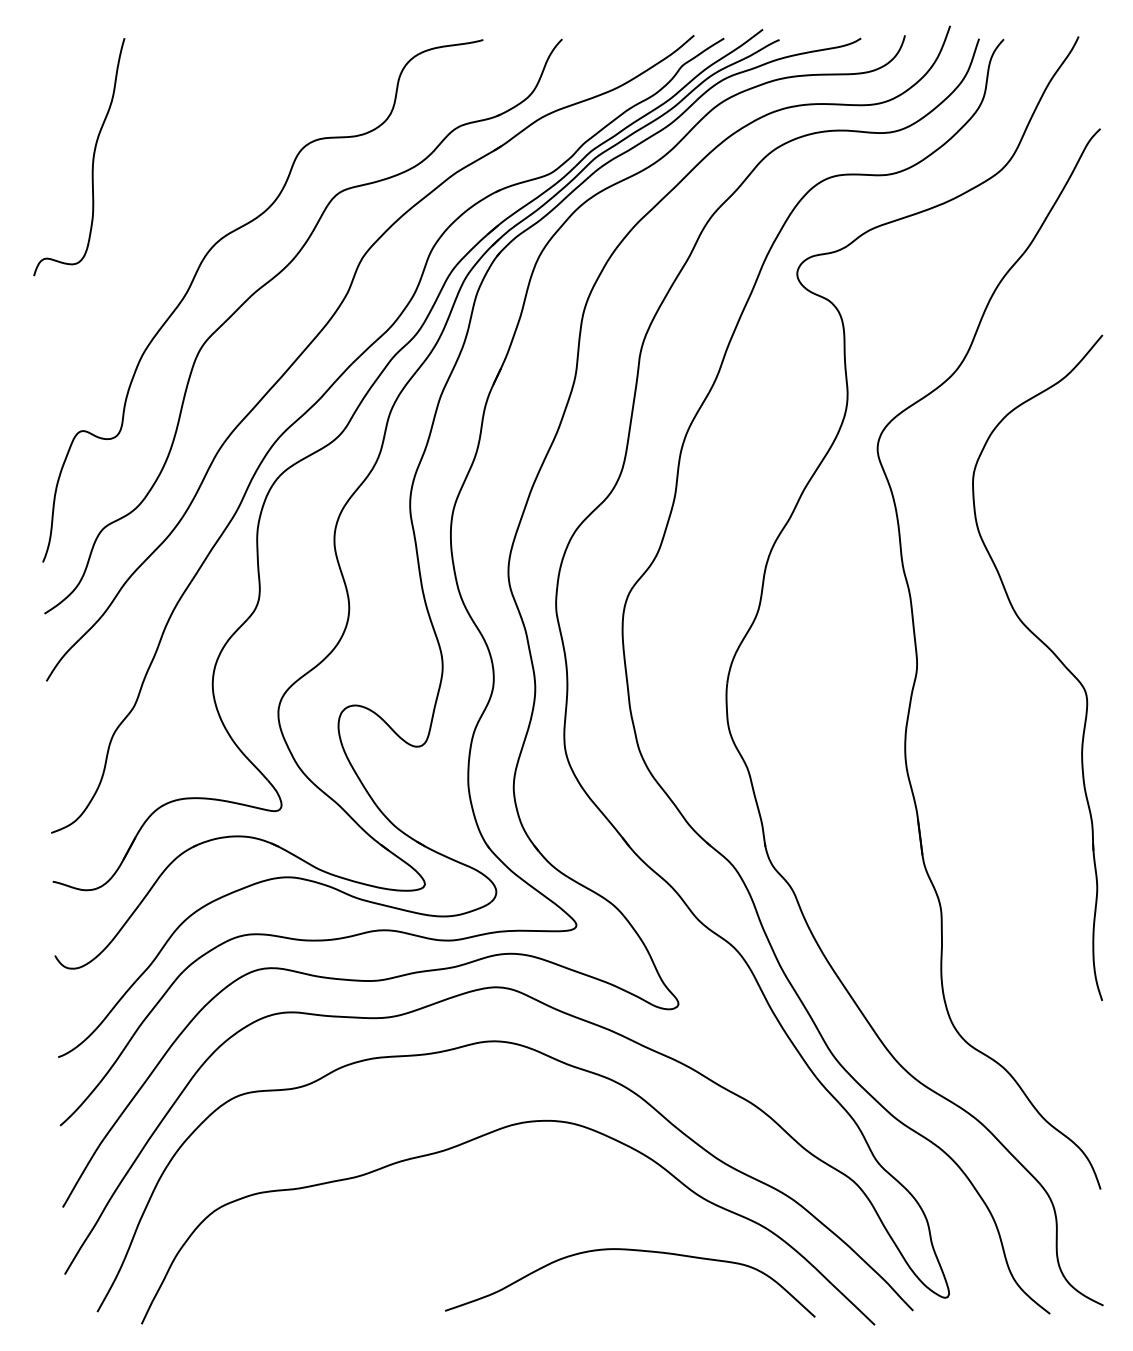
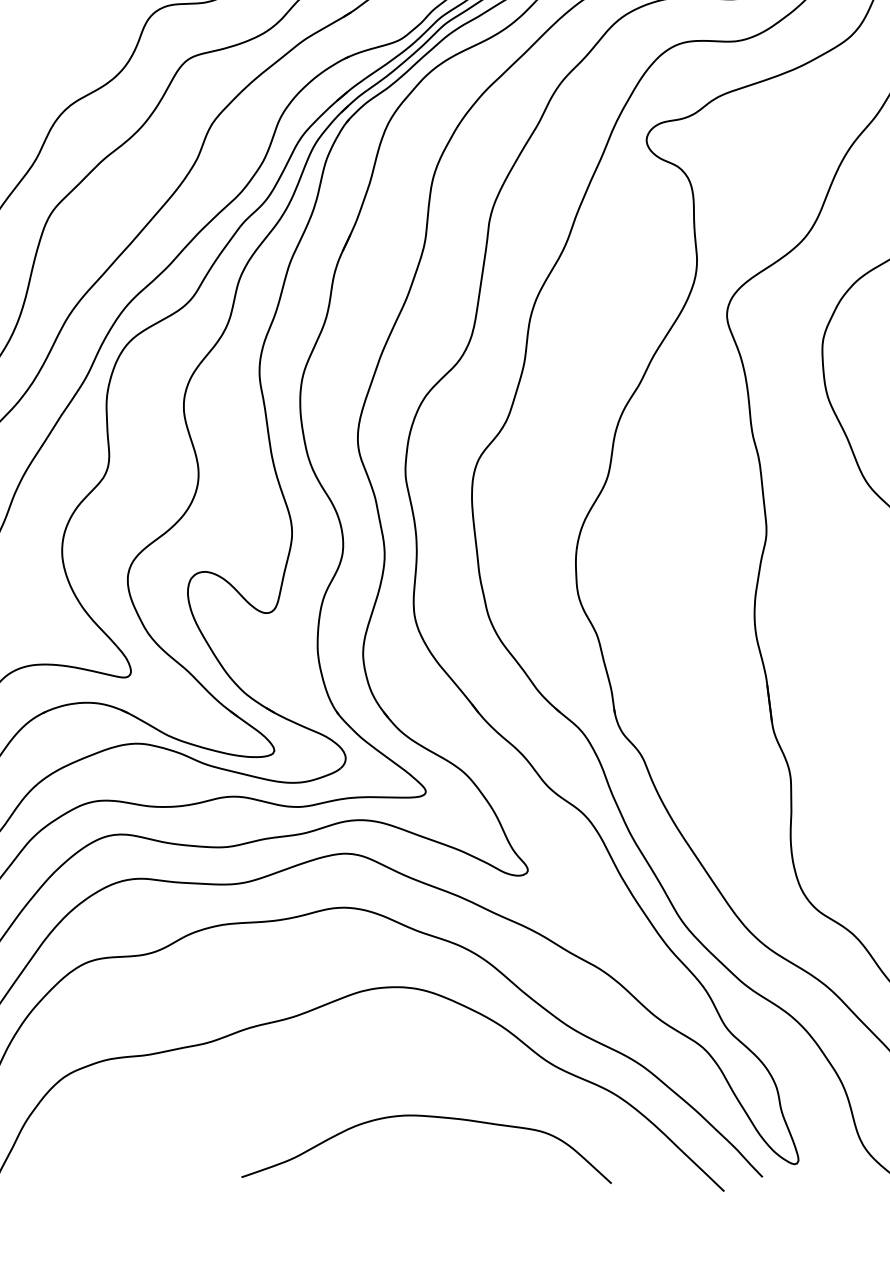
curve: (635, 1251) -> (431, 1117), moved

